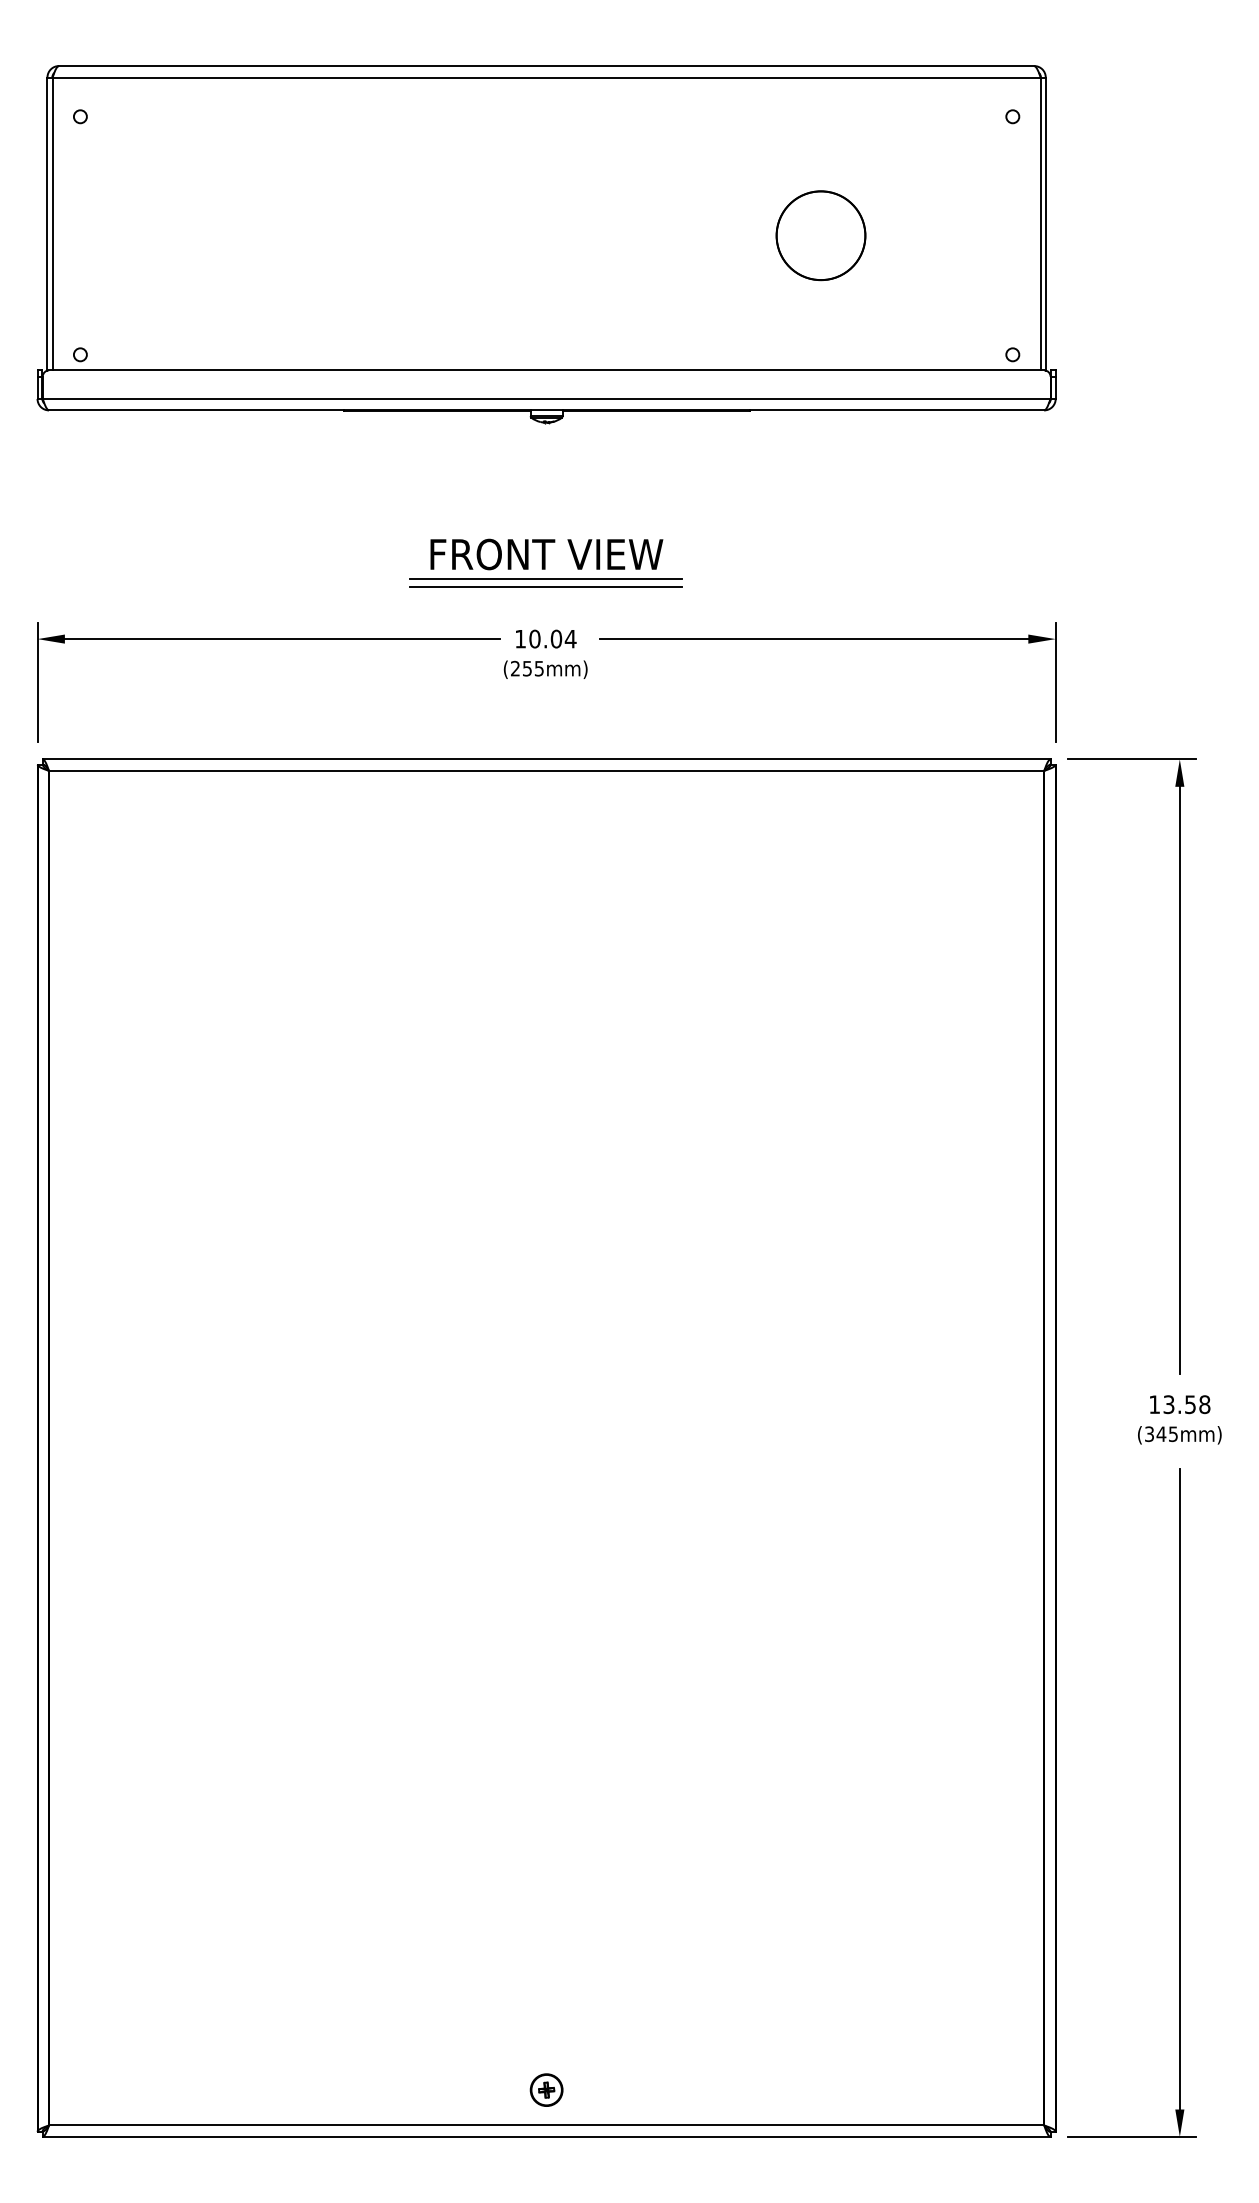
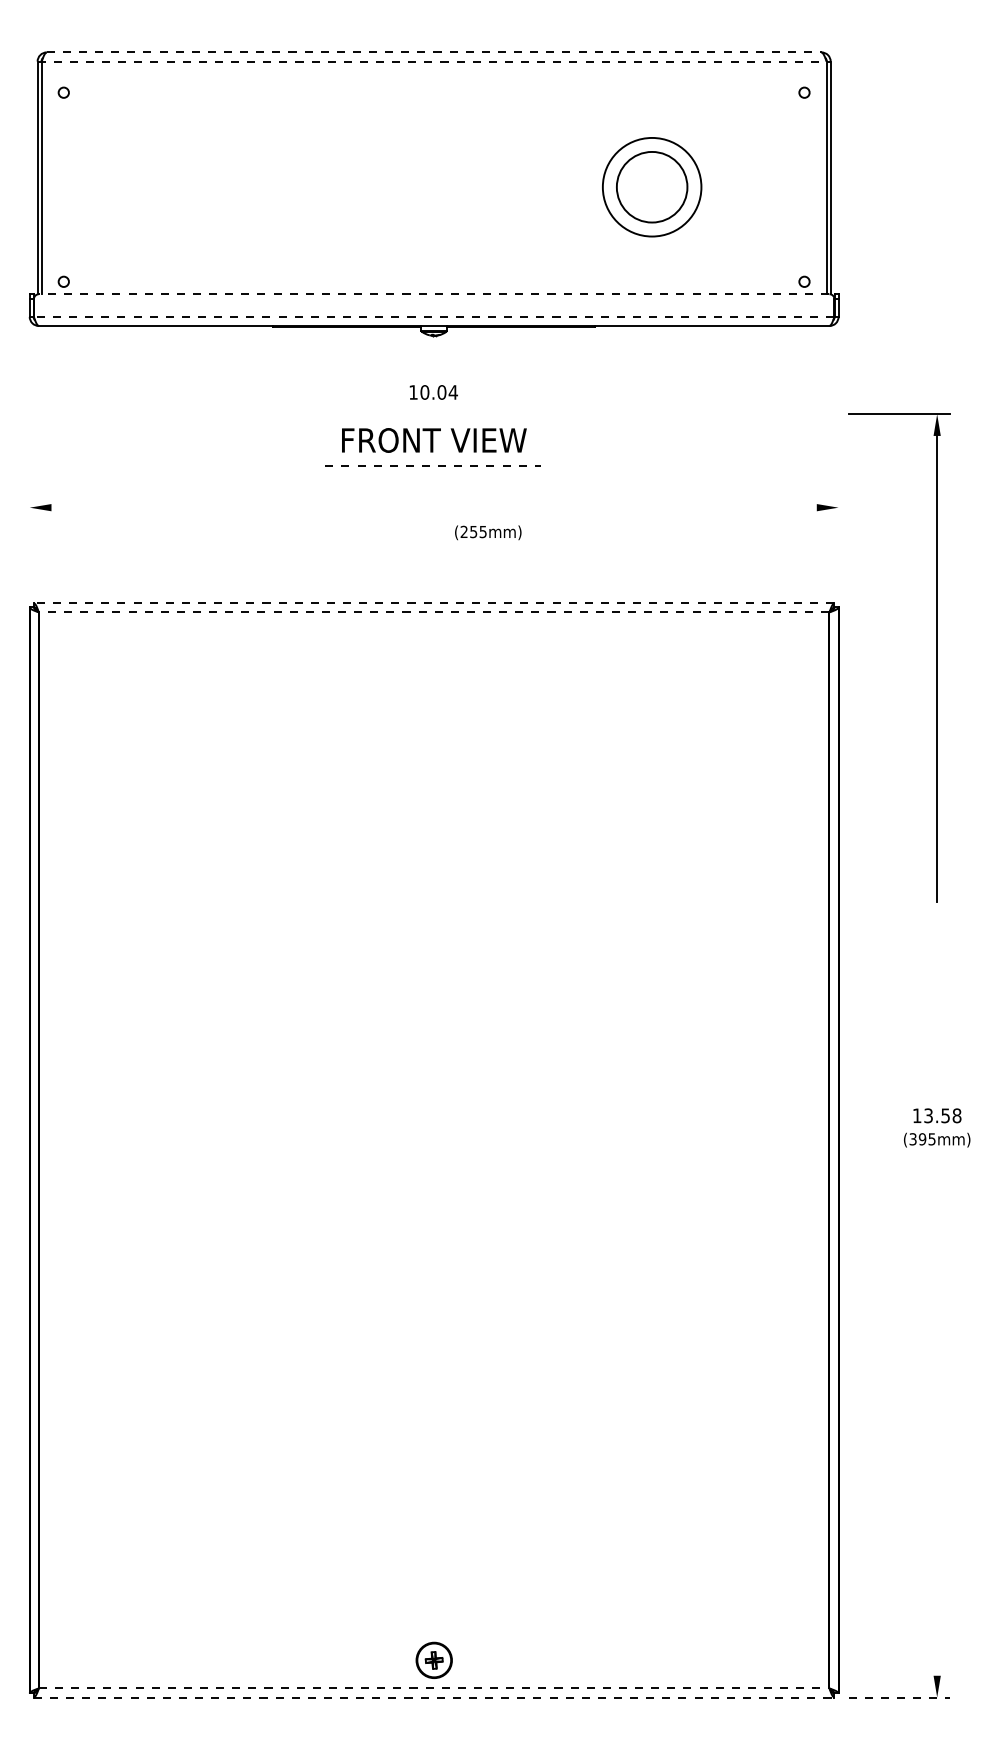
line: (546, 66) -> (434, 52), solid -> dashed
line: (547, 77) -> (434, 61), solid -> dashed
circle: (820, 235) -> (651, 187), size x1.4
line: (546, 370) -> (434, 294), solid -> dashed
line: (546, 398) -> (434, 316), solid -> dashed
line: (545, 579) -> (433, 460), removed
line: (546, 586) -> (434, 465), solid -> dashed
text: (546, 638) -> (434, 392), moved
line: (277, 639) -> (220, 507), removed
line: (818, 639) -> (650, 507), removed
text: (545, 669) -> (488, 532), moved
line: (37, 682) -> (29, 542), removed
line: (1055, 682) -> (838, 542), removed
line: (546, 759) -> (434, 603), solid -> dashed
line: (546, 770) -> (434, 612), solid -> dashed
part: (1179, 1066) -> (936, 658), moved
text: (1161, 1434) -> (922, 1139), (345mm) -> (395mm)
line: (1179, 1793) -> (936, 1424), removed
part: (546, 2089) -> (434, 1659), size x1.4
line: (546, 2125) -> (434, 1688), solid -> dashed
line: (546, 2136) -> (434, 1697), solid -> dashed
line: (1132, 2136) -> (899, 1697), solid -> dashed

